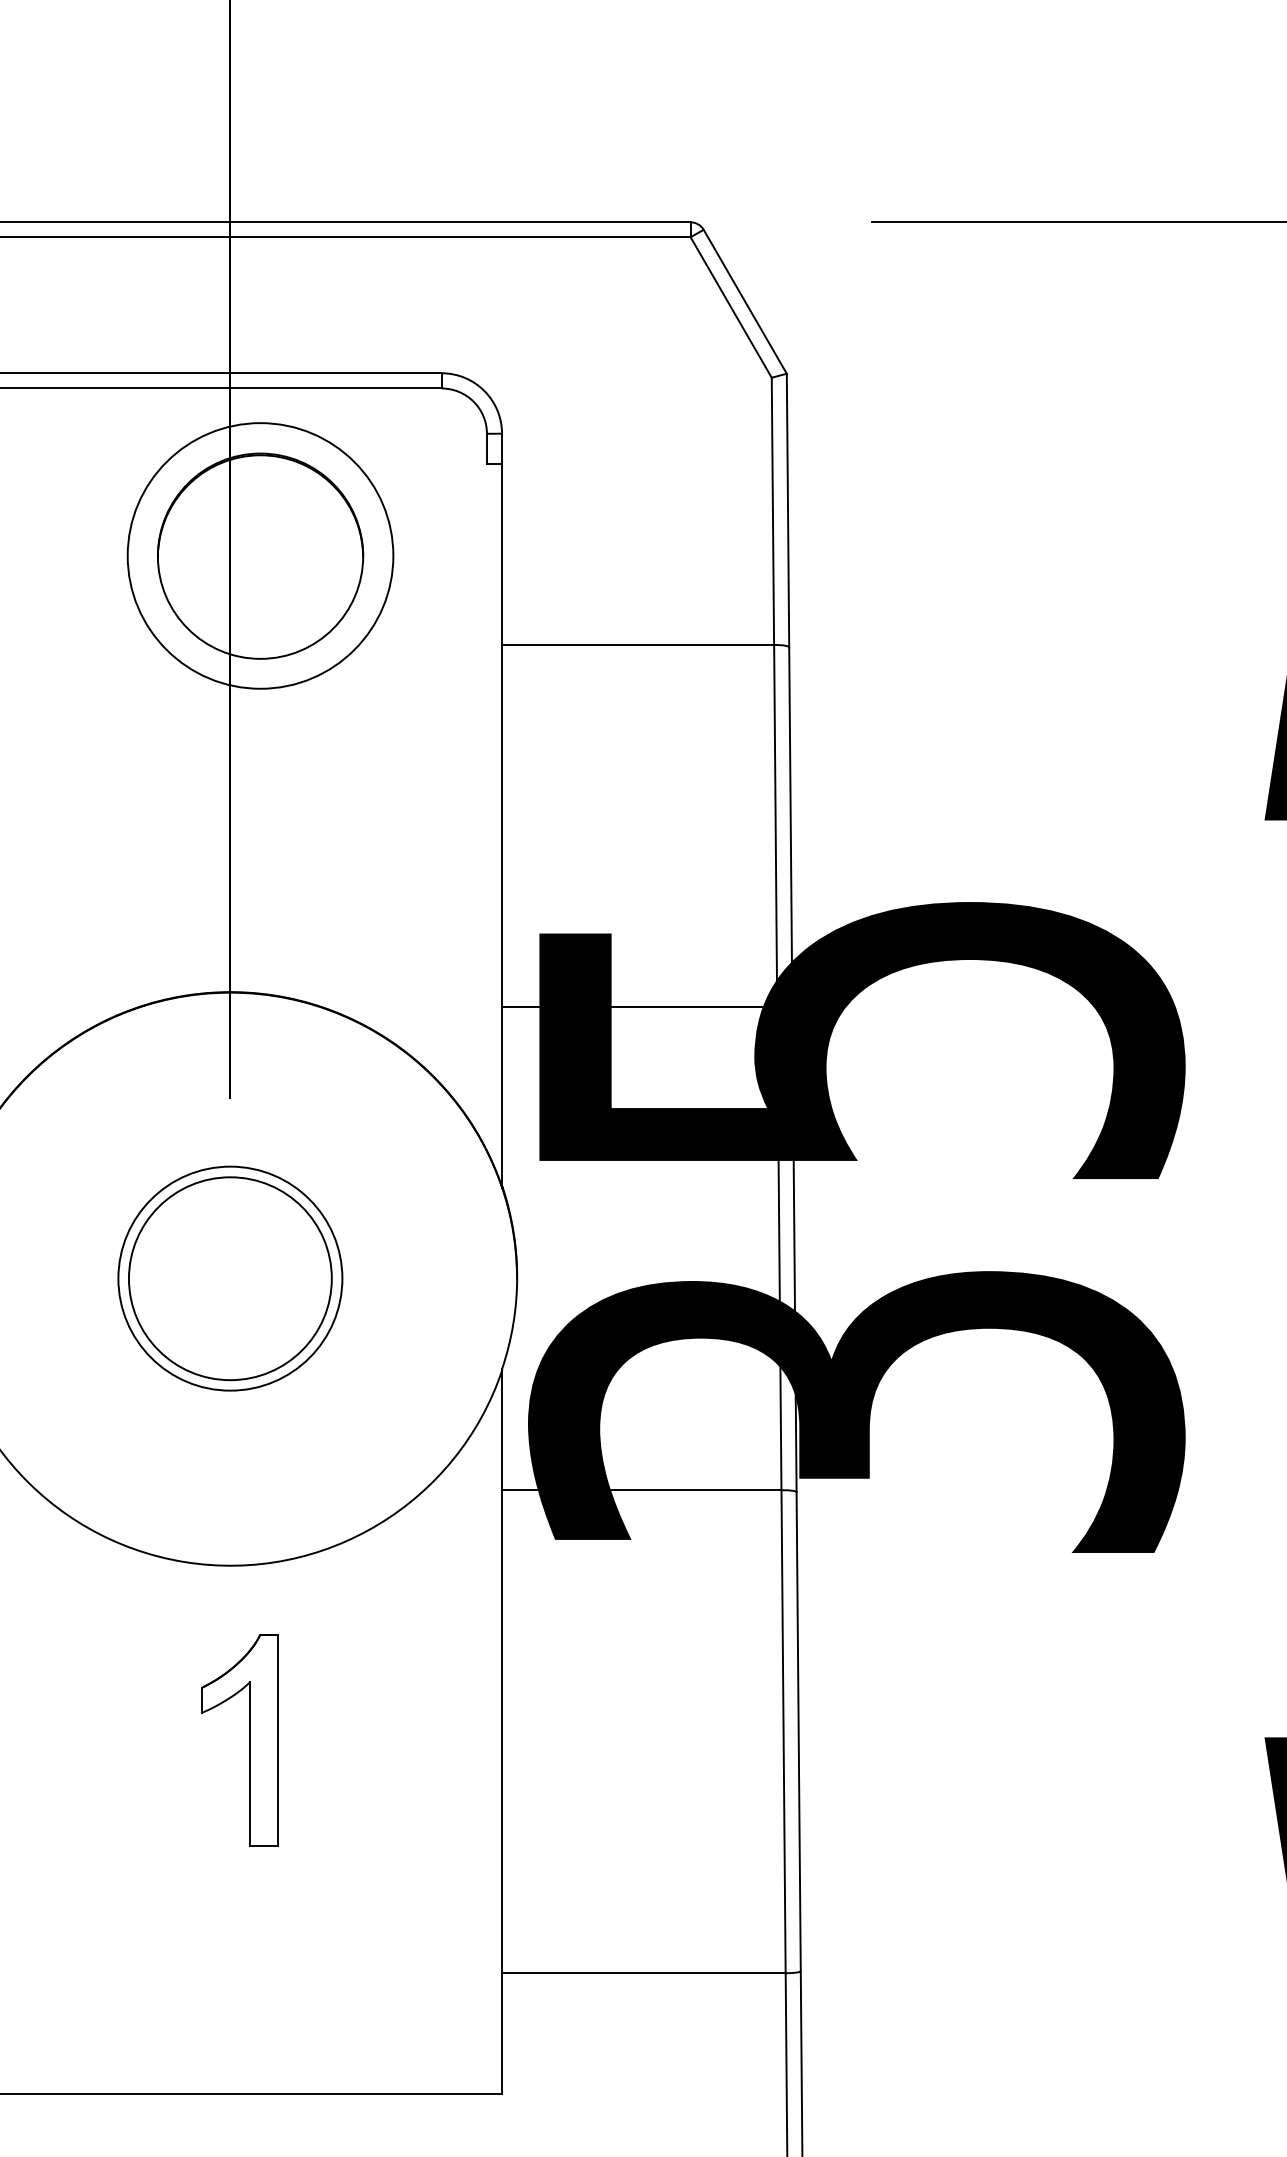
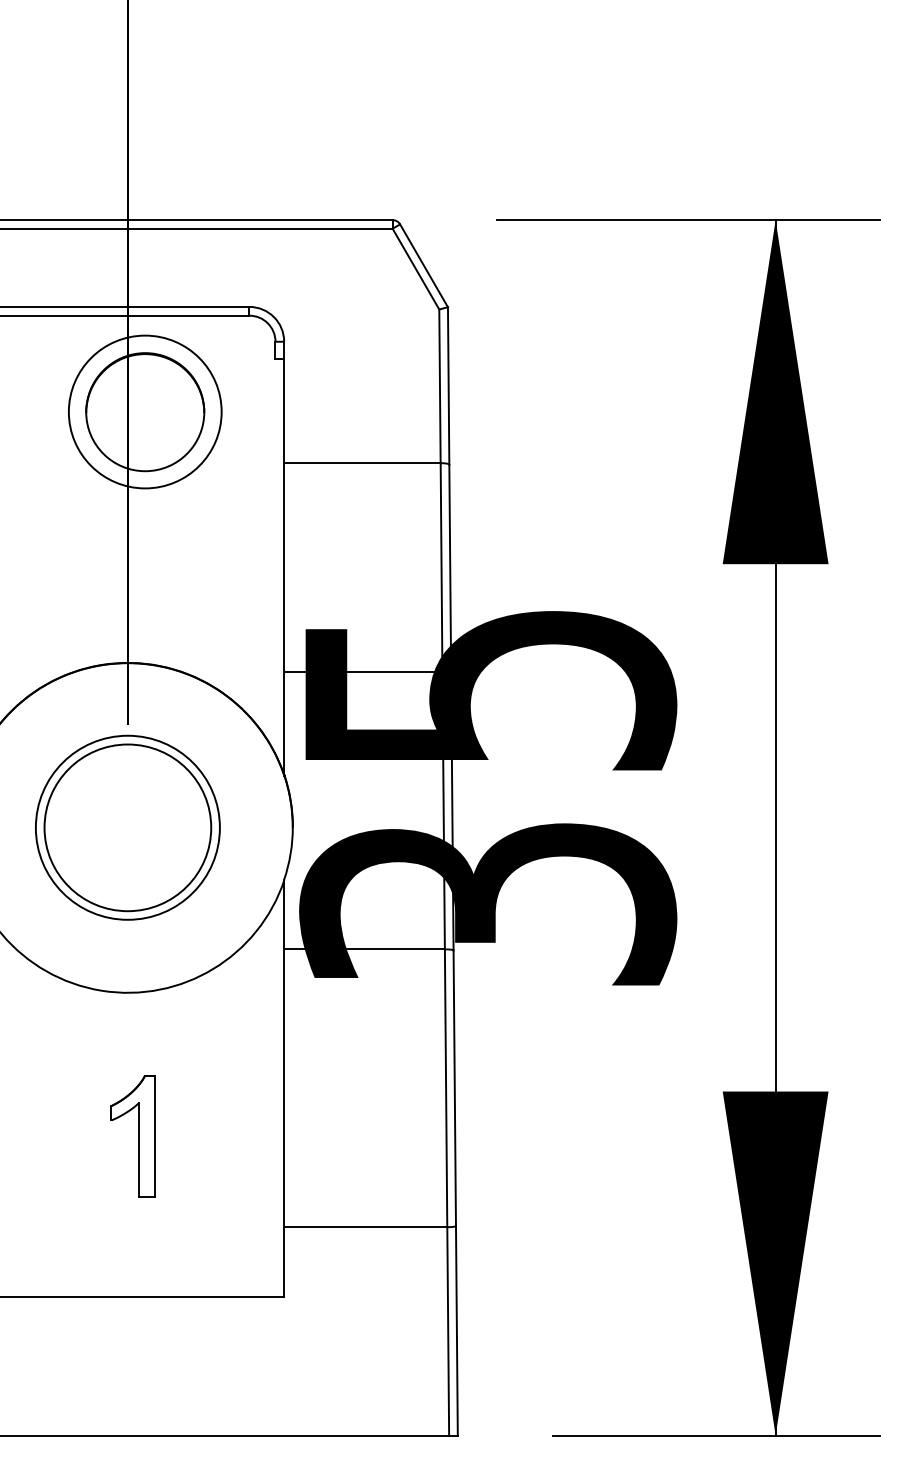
part: (229, 1278) -> (127, 827), size x1.43
part: (238, 1740) -> (132, 1136), moved

